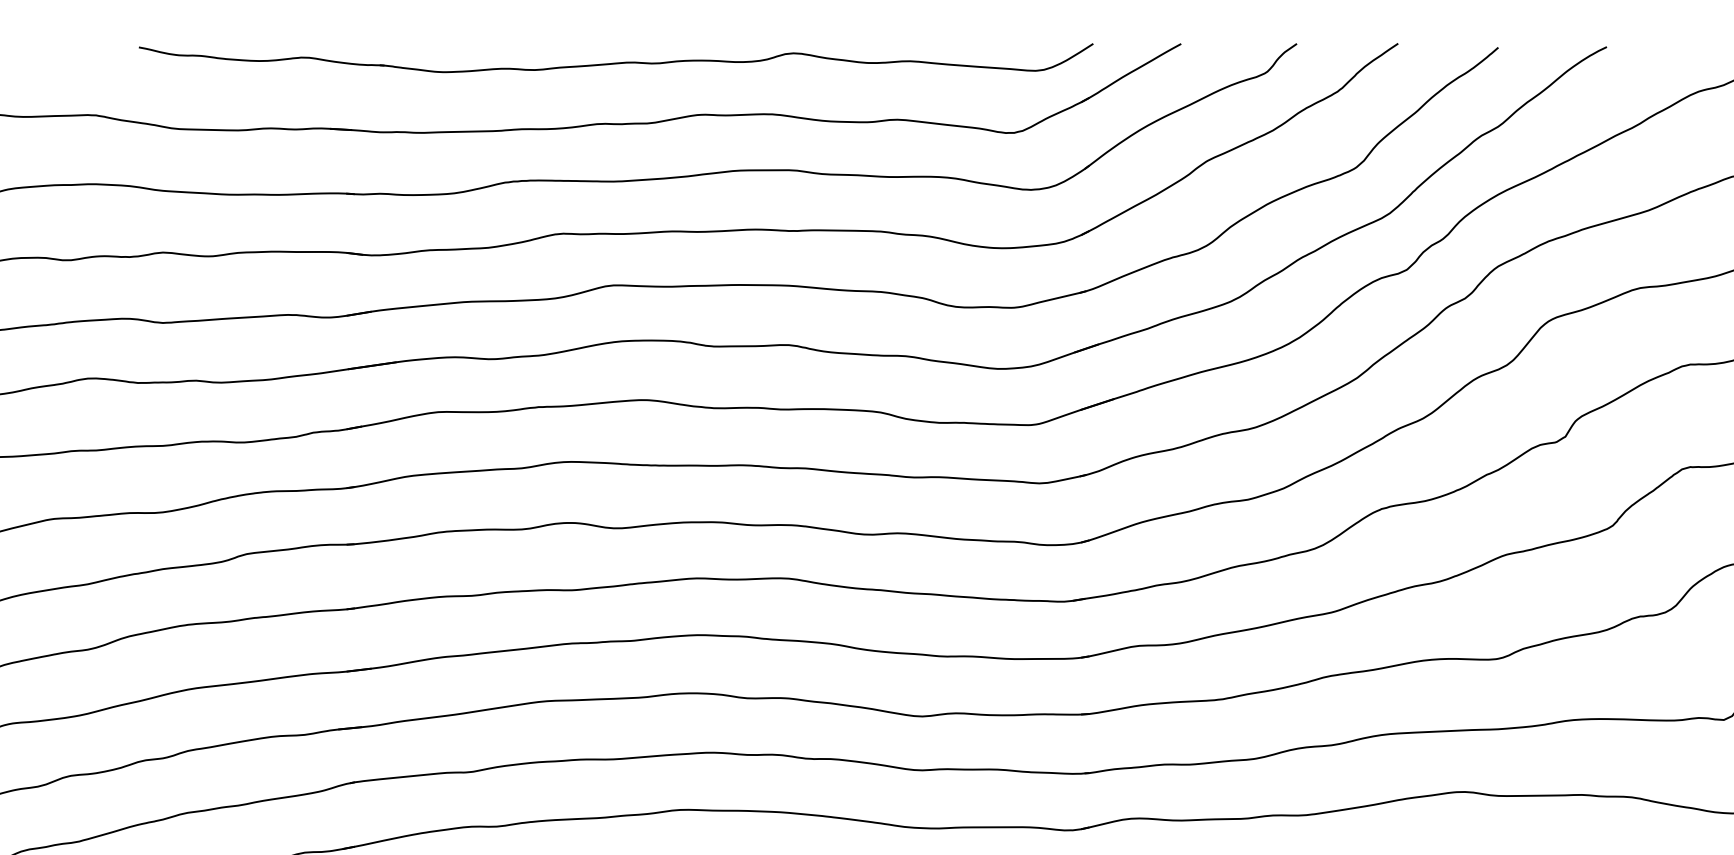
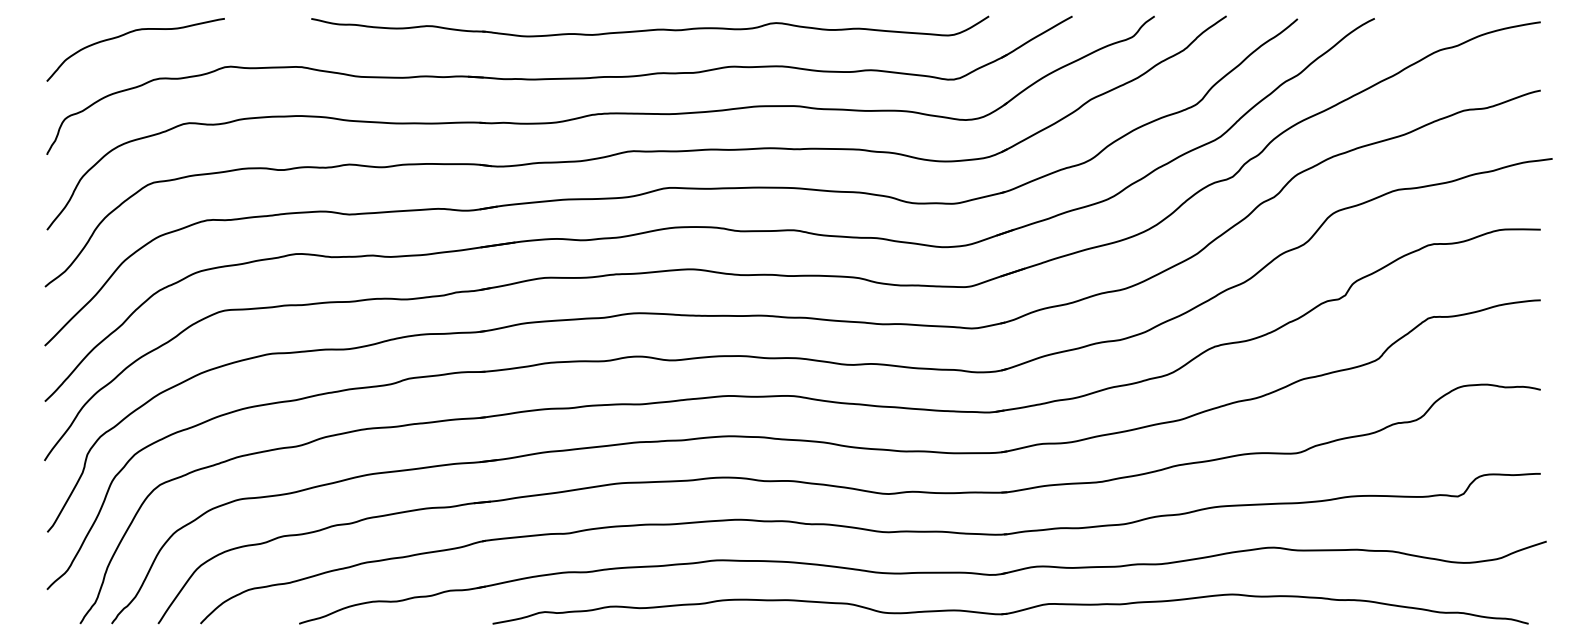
part: (616, 58) -> (650, 26), moved

